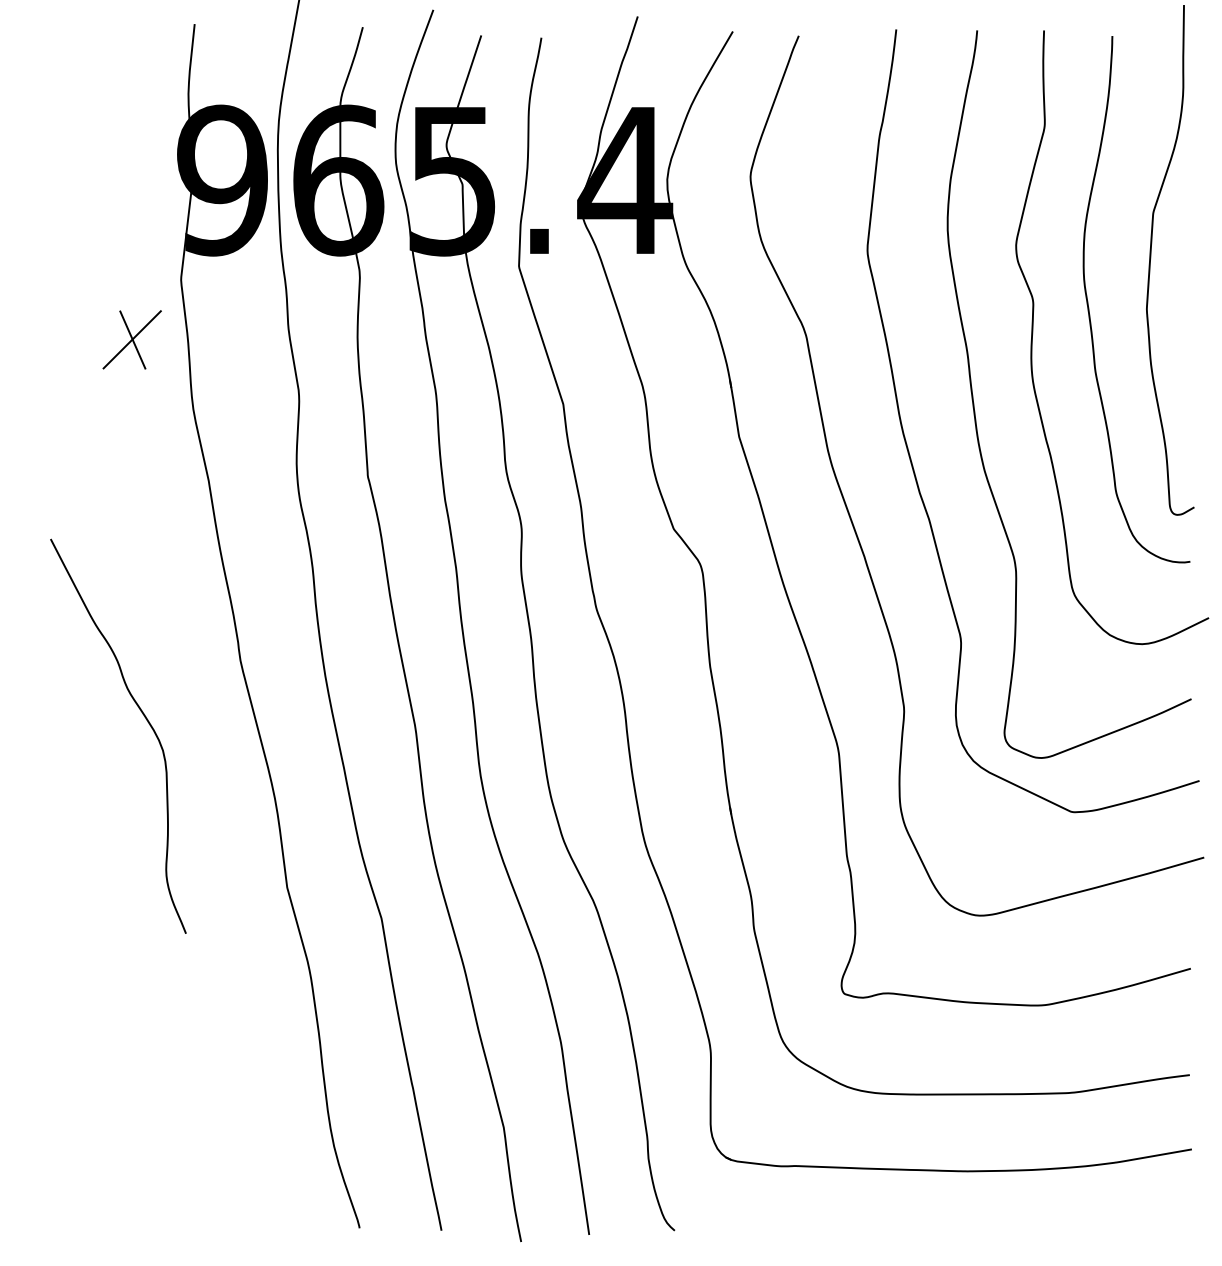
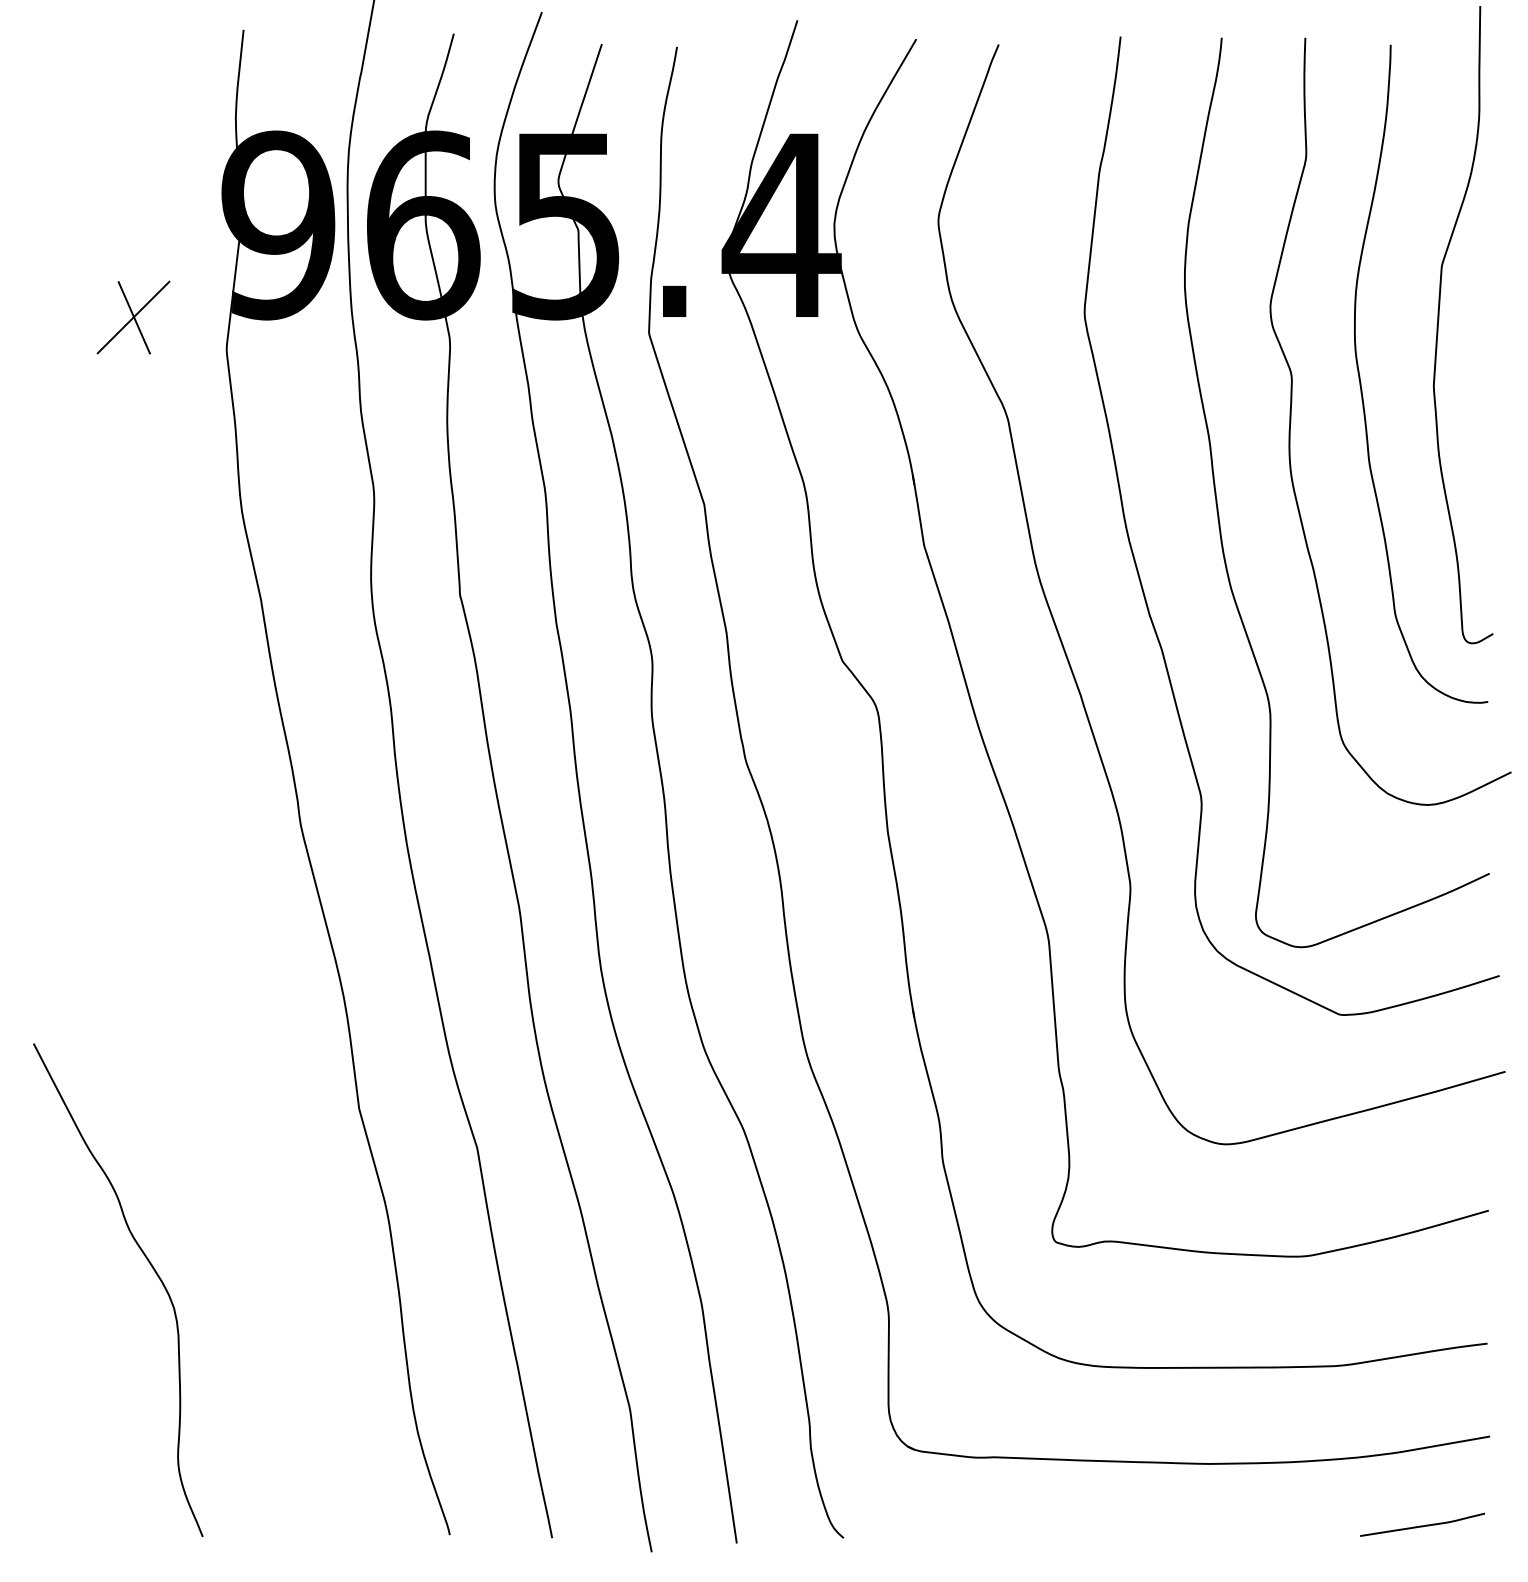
part: (132, 339) -> (133, 317), moved
curve: (144, 718) -> (151, 1267), moved
curve: (1137, 1220) -> (1422, 1525), added

